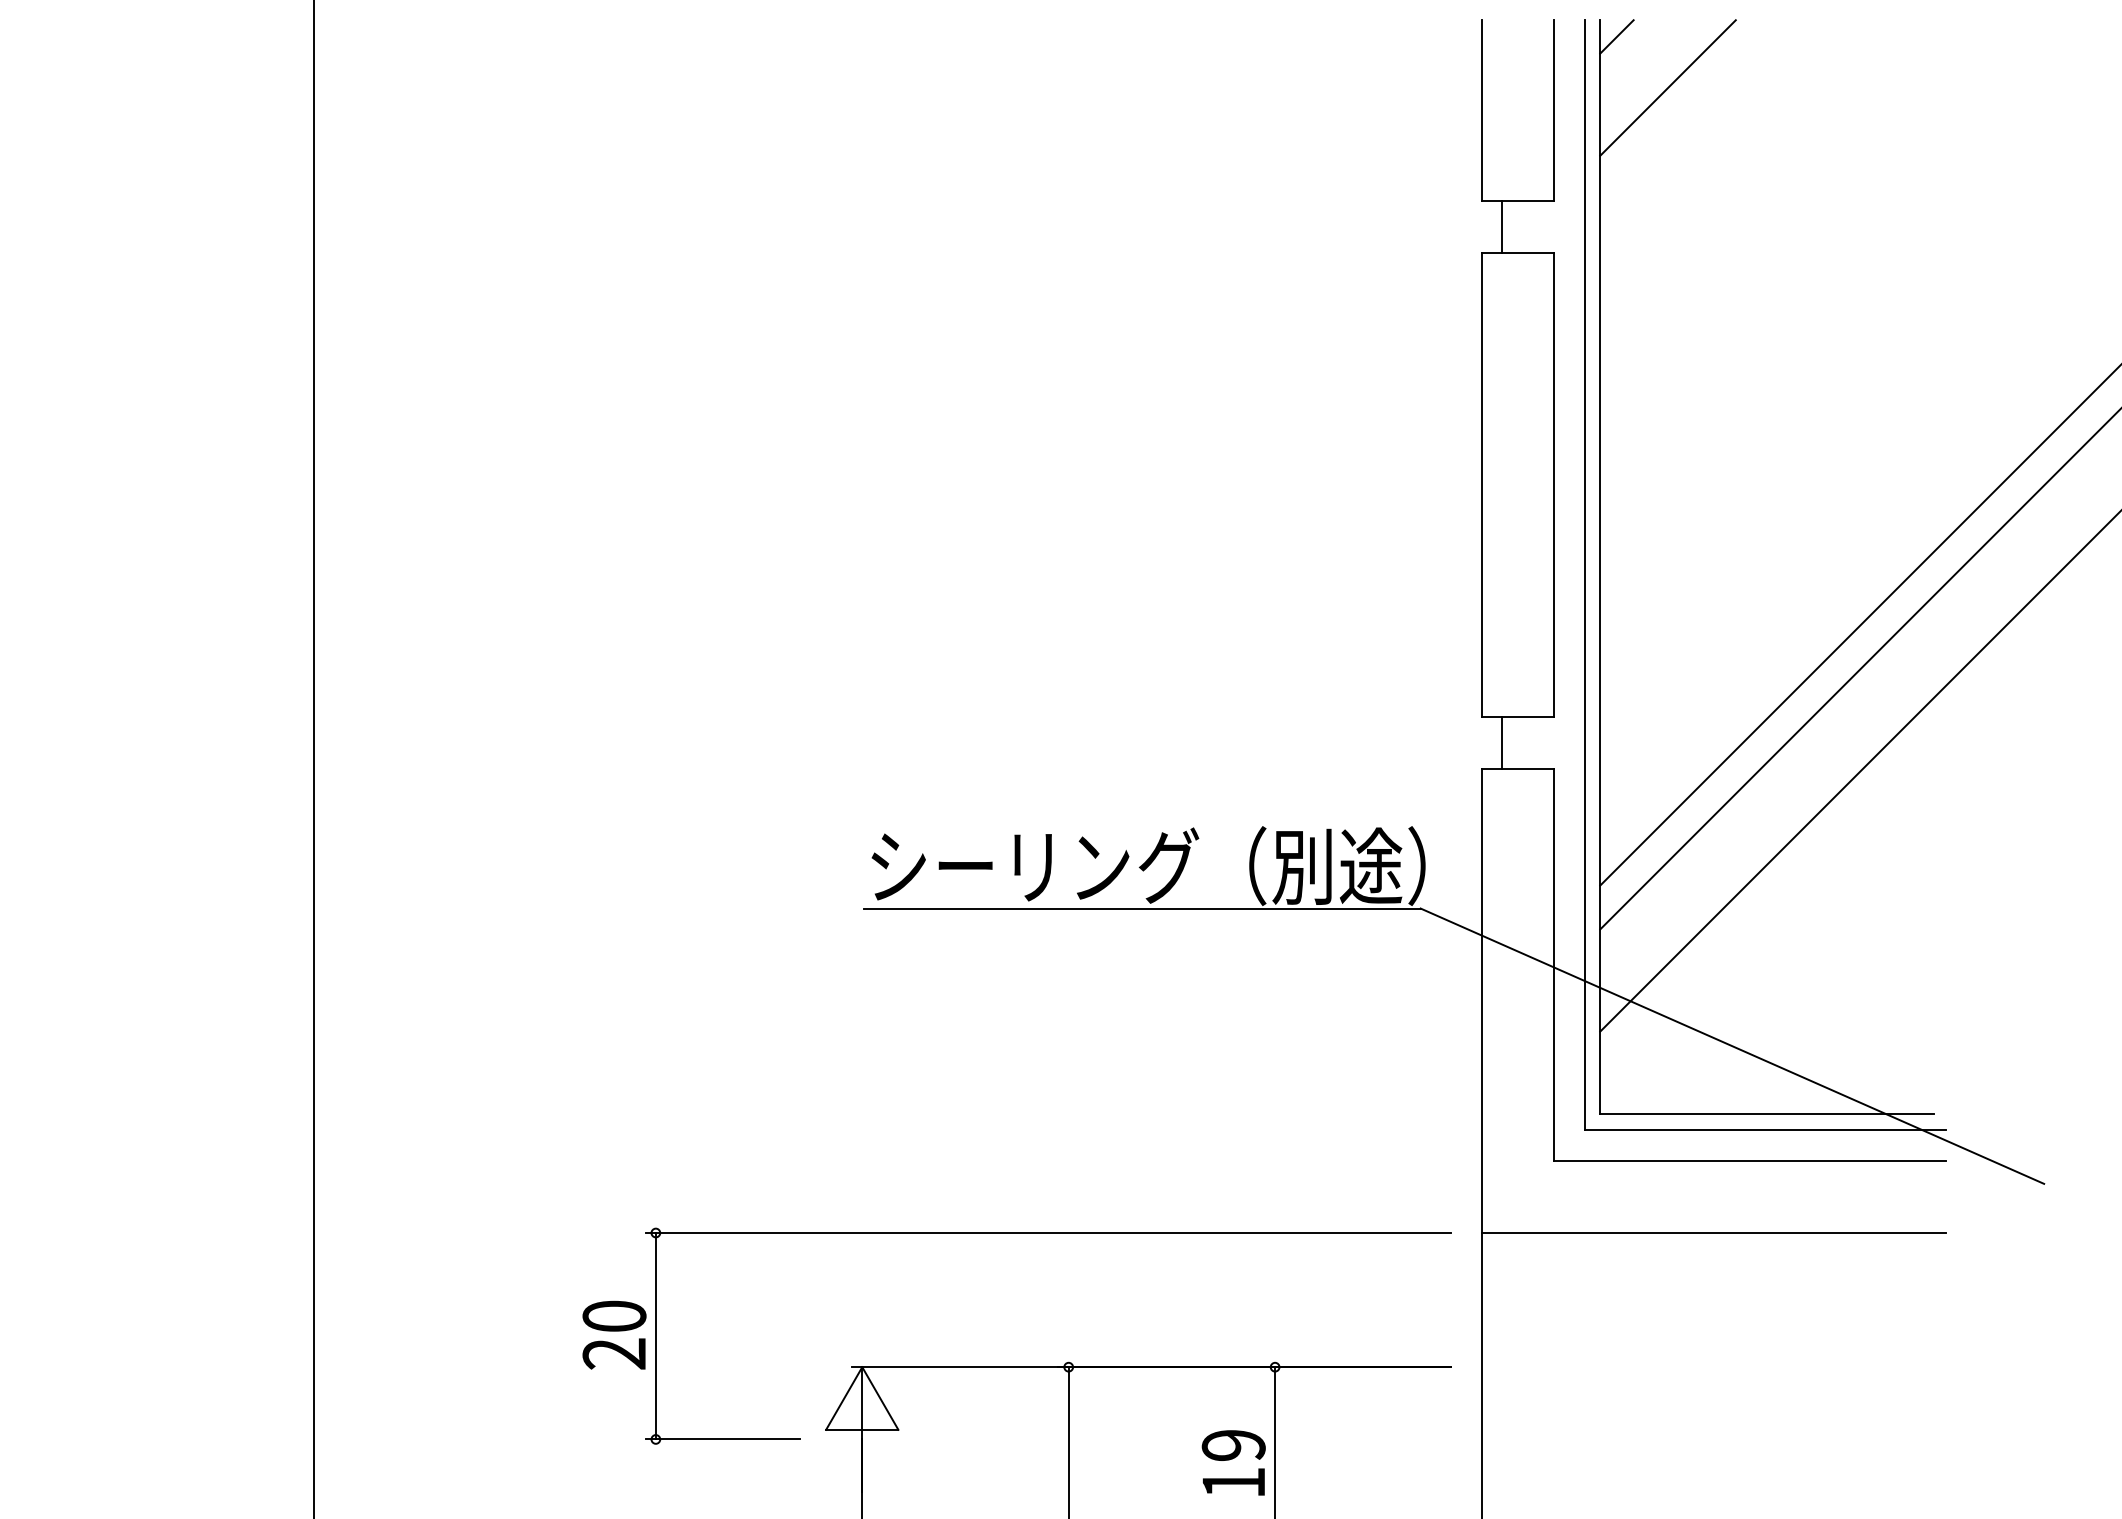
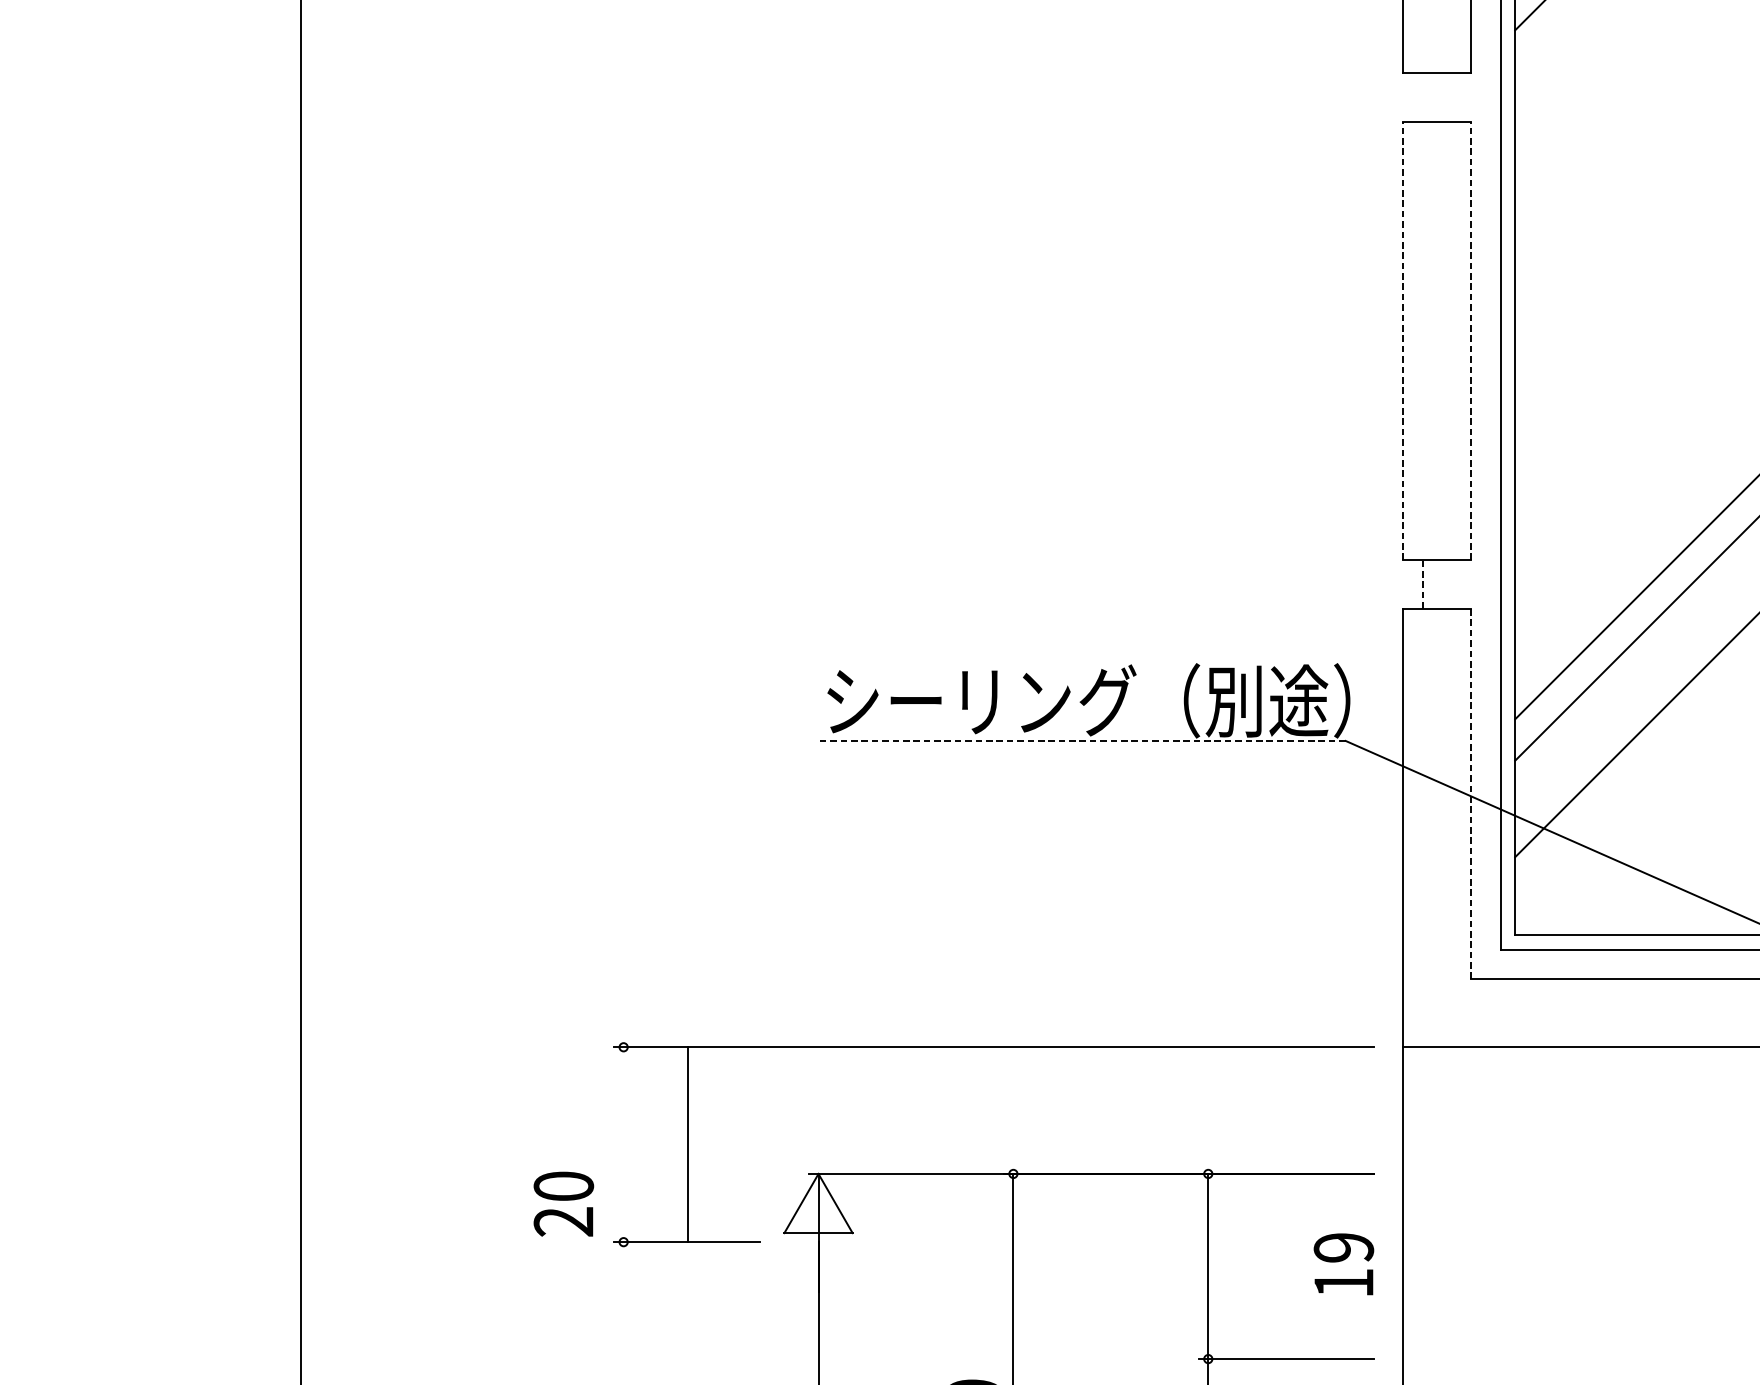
line: (1502, 226) -> (1422, 97), removed
line: (1481, 484) -> (1403, 340), solid -> dashed
line: (1553, 484) -> (1471, 340), solid -> dashed
line: (1502, 742) -> (1422, 584), solid -> dashed
line: (1141, 908) -> (1082, 740), solid -> dashed
line: (1553, 964) -> (1471, 793), solid -> dashed
text: (614, 1334) -> (563, 1203), moved
line: (655, 1336) -> (687, 1144), moved
text: (1233, 1462) -> (1343, 1263), moved

